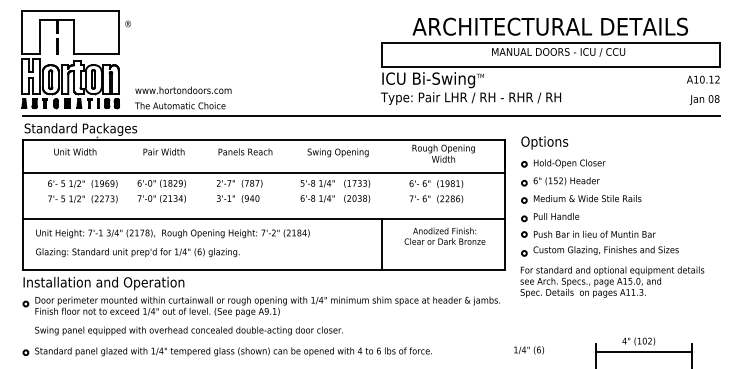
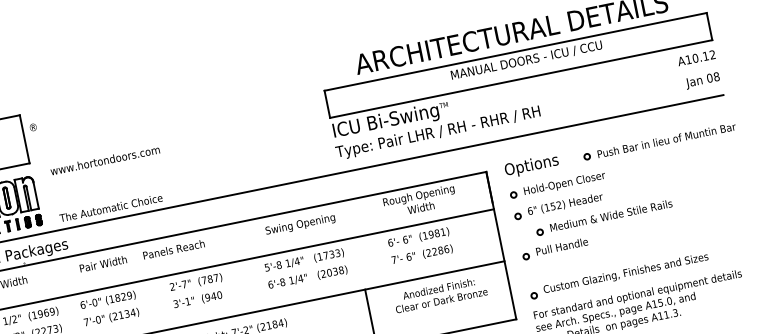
text: (183, 89) -> (105, 159), moved
text: (245, 151) -> (173, 249), moved
part: (581, 199) -> (604, 217), moved
part: (588, 233) -> (659, 140), moved

